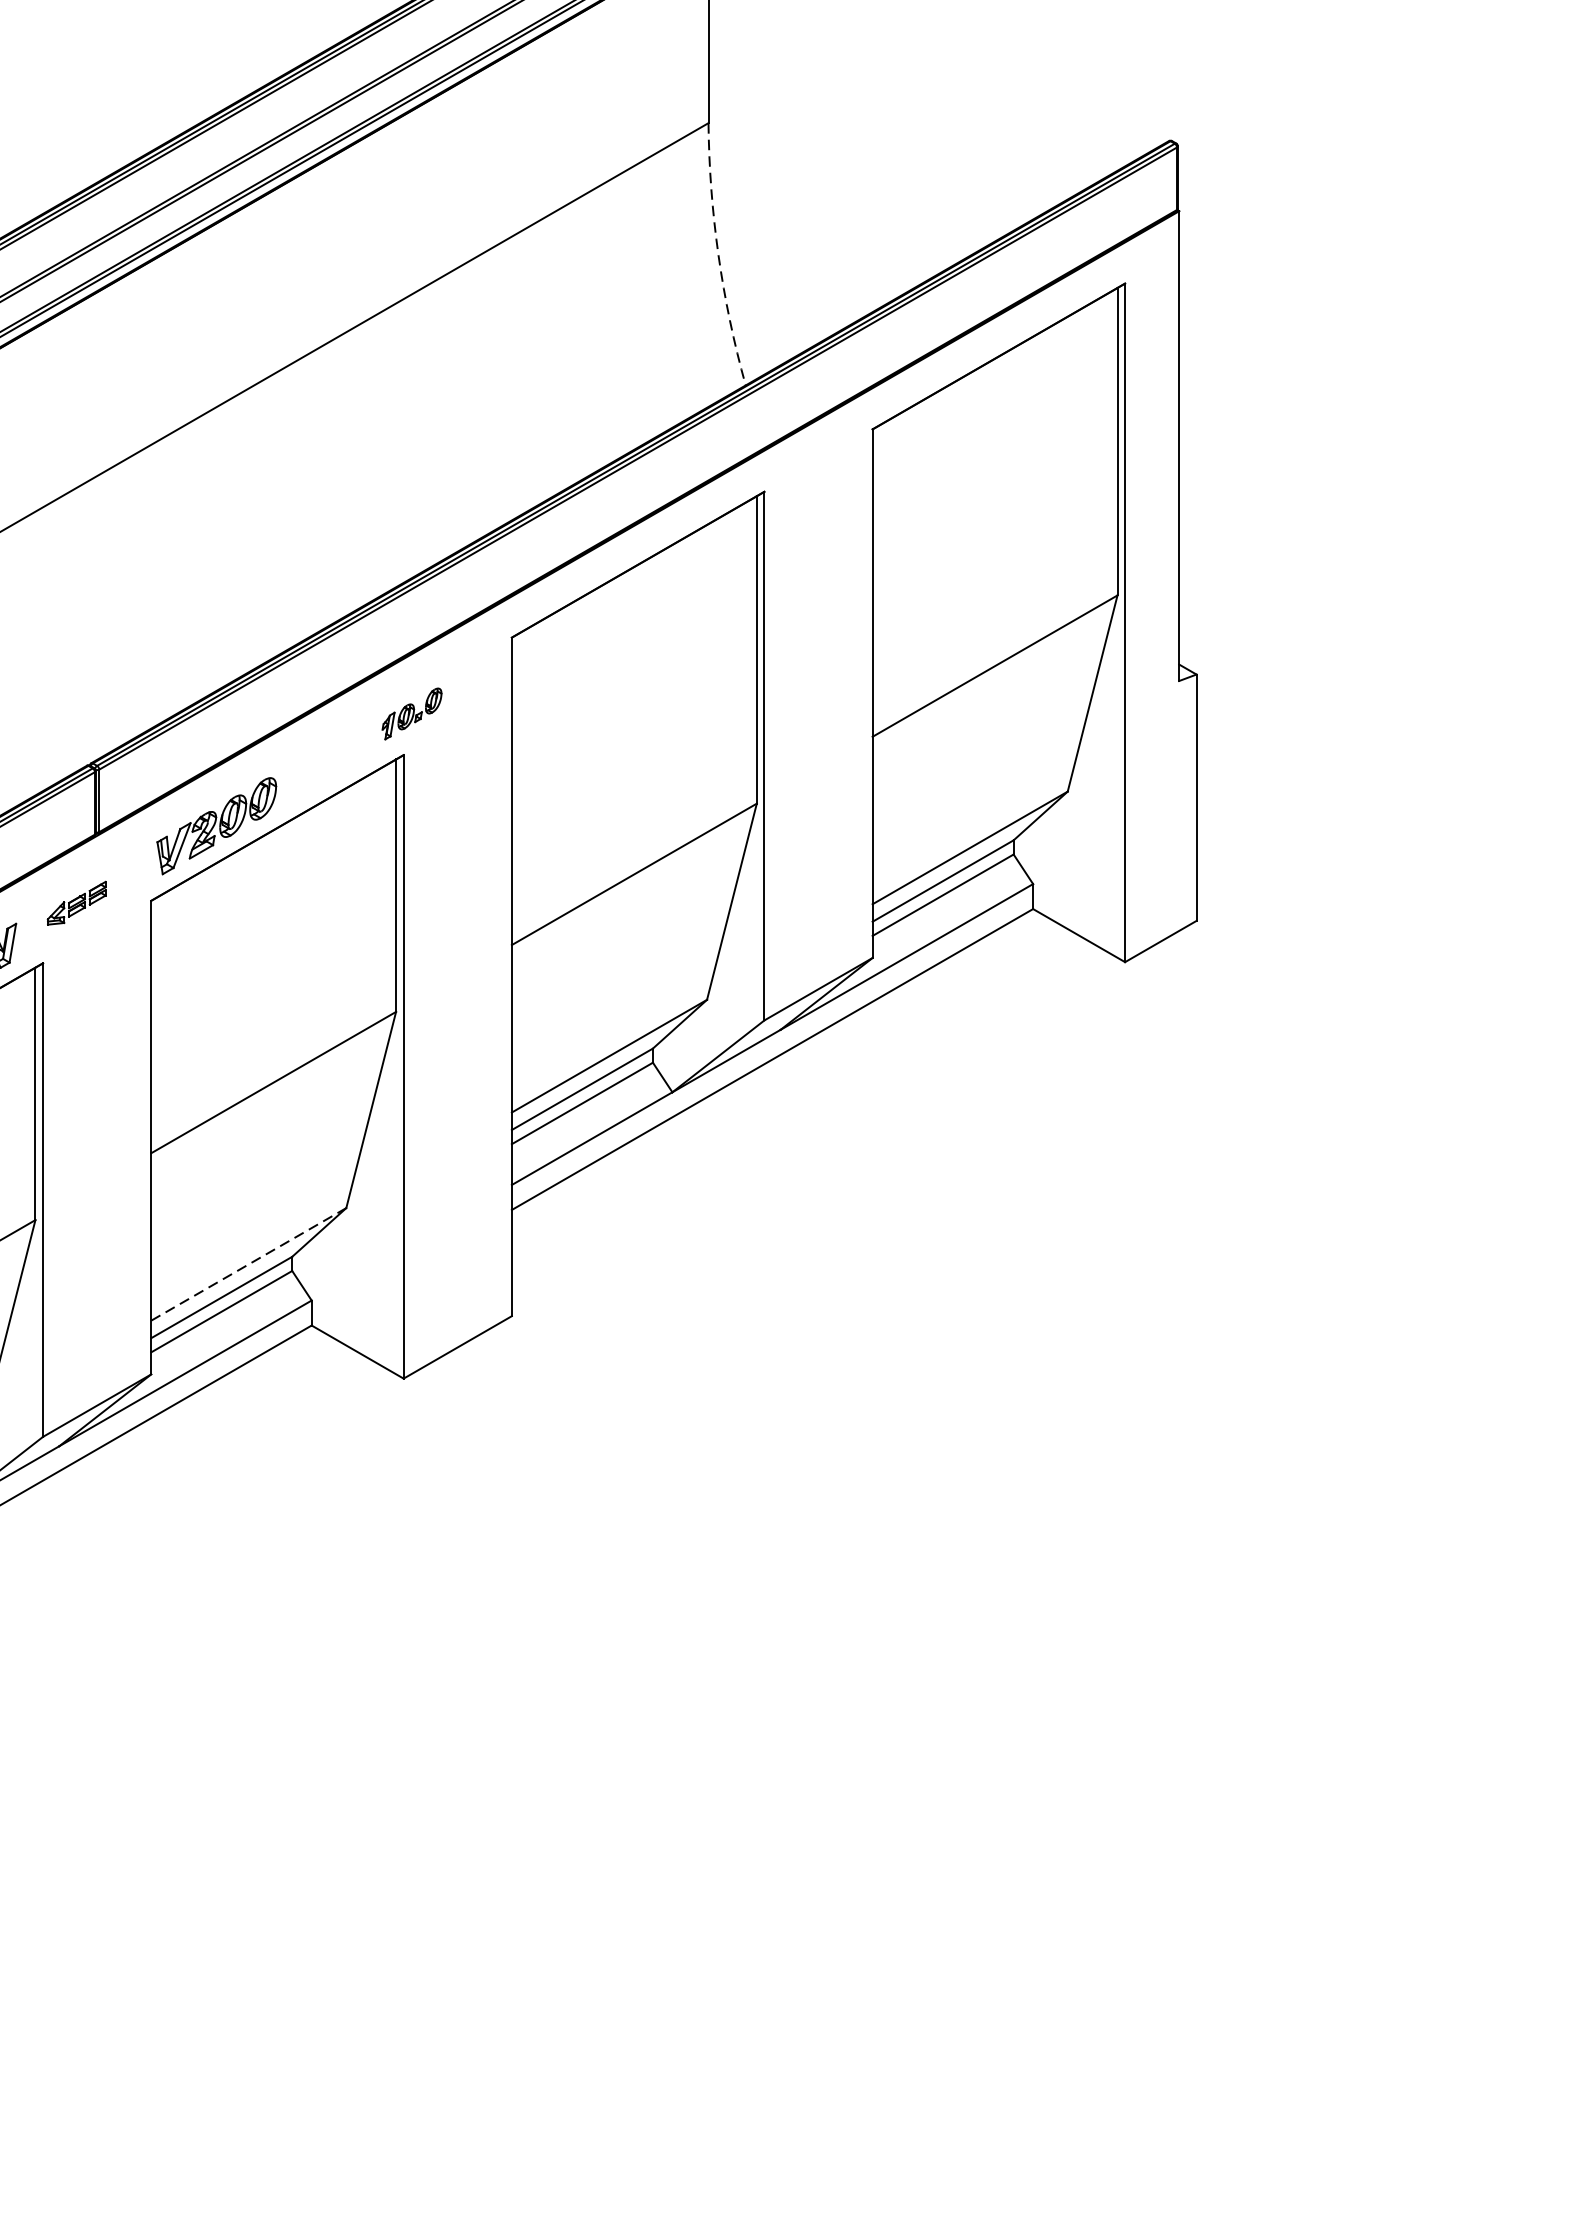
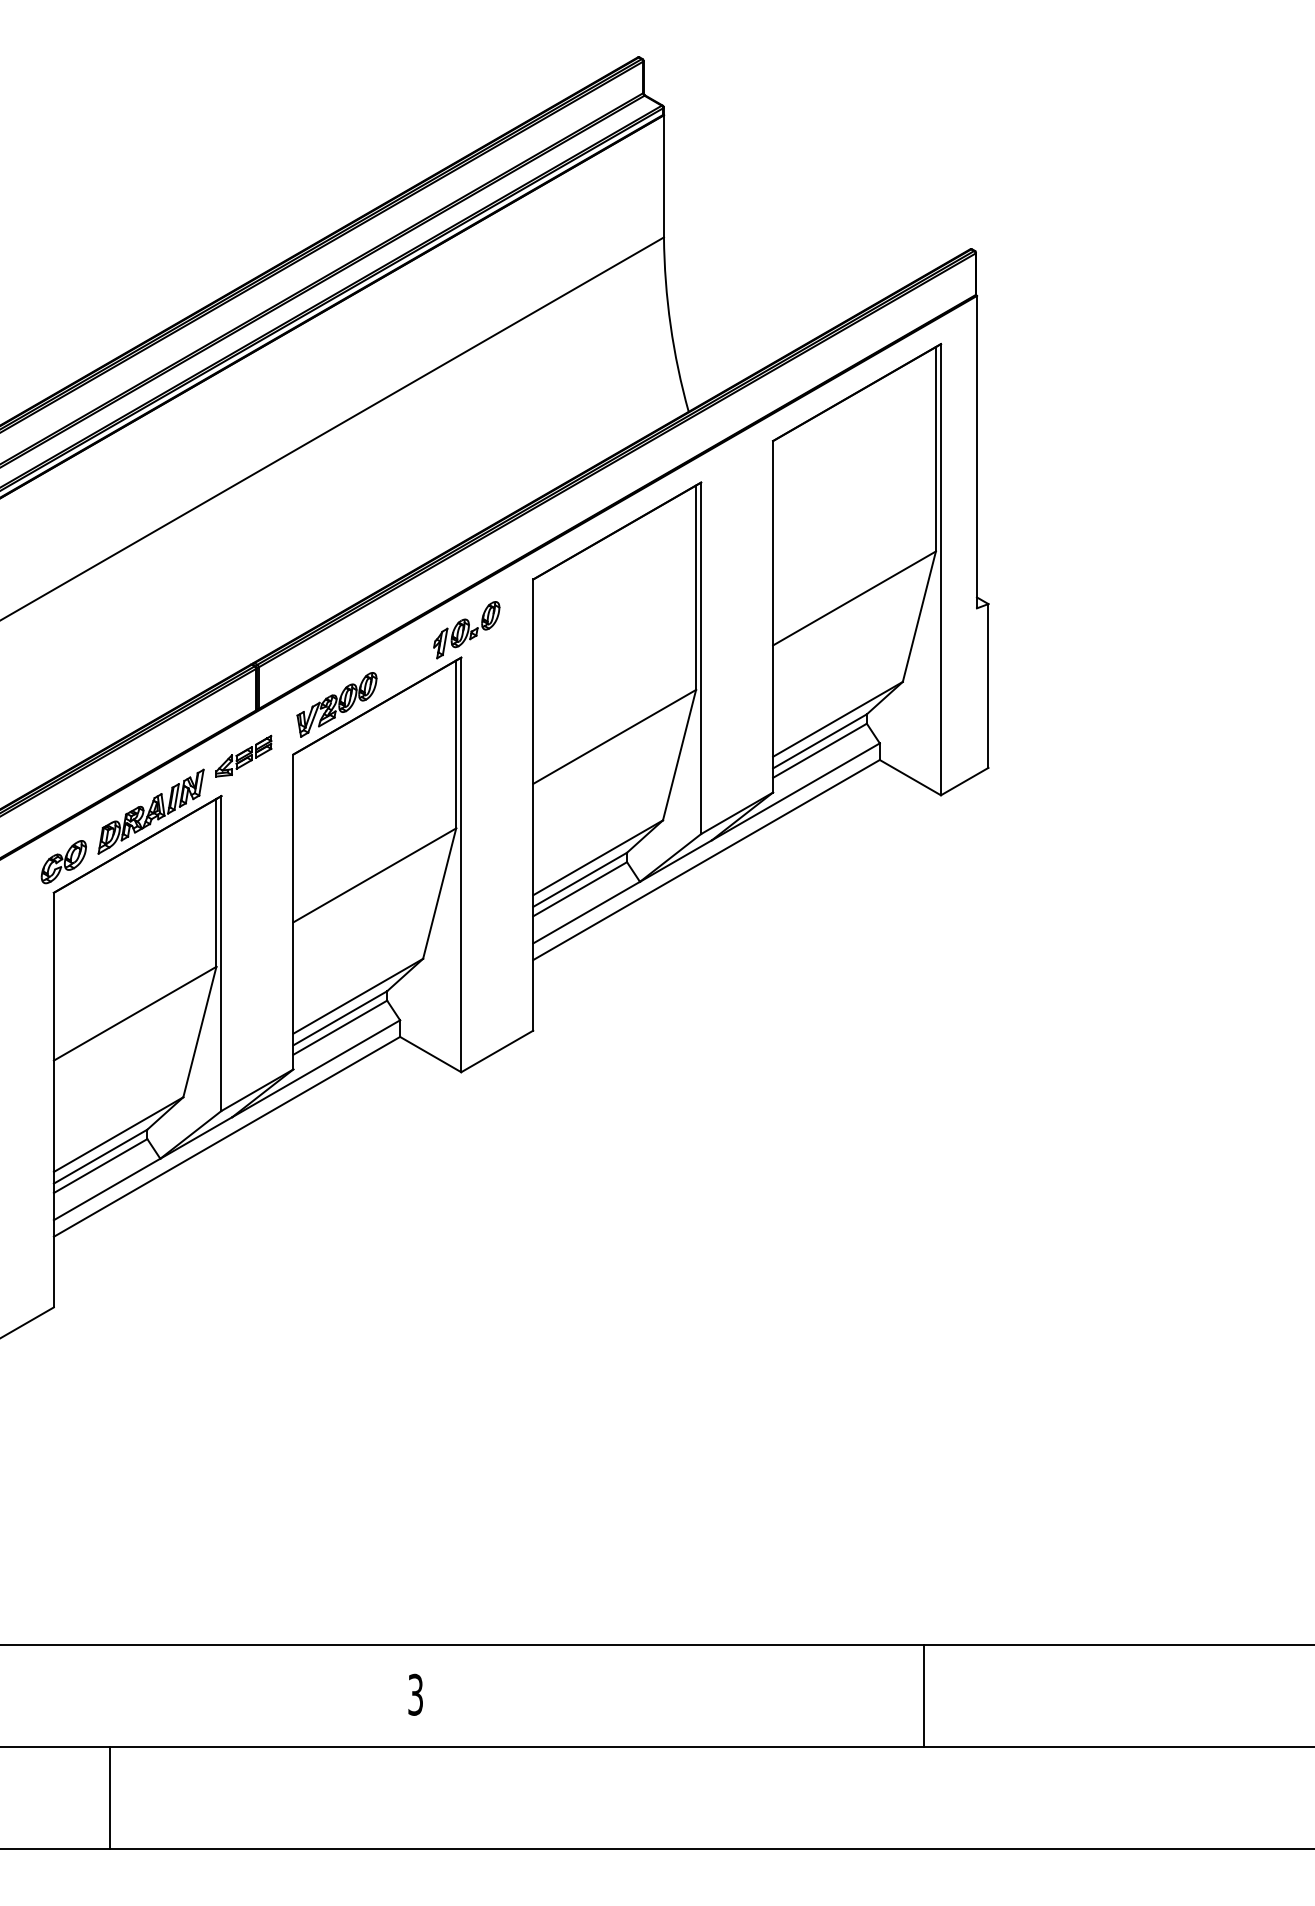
arc: (718, 255) -> (670, 325), dashed -> solid
part: (411, 714) -> (466, 630), size x1.67
part: (76, 902) -> (243, 755), size x1.43
line: (249, 1264) -> (358, 996), dashed -> solid

